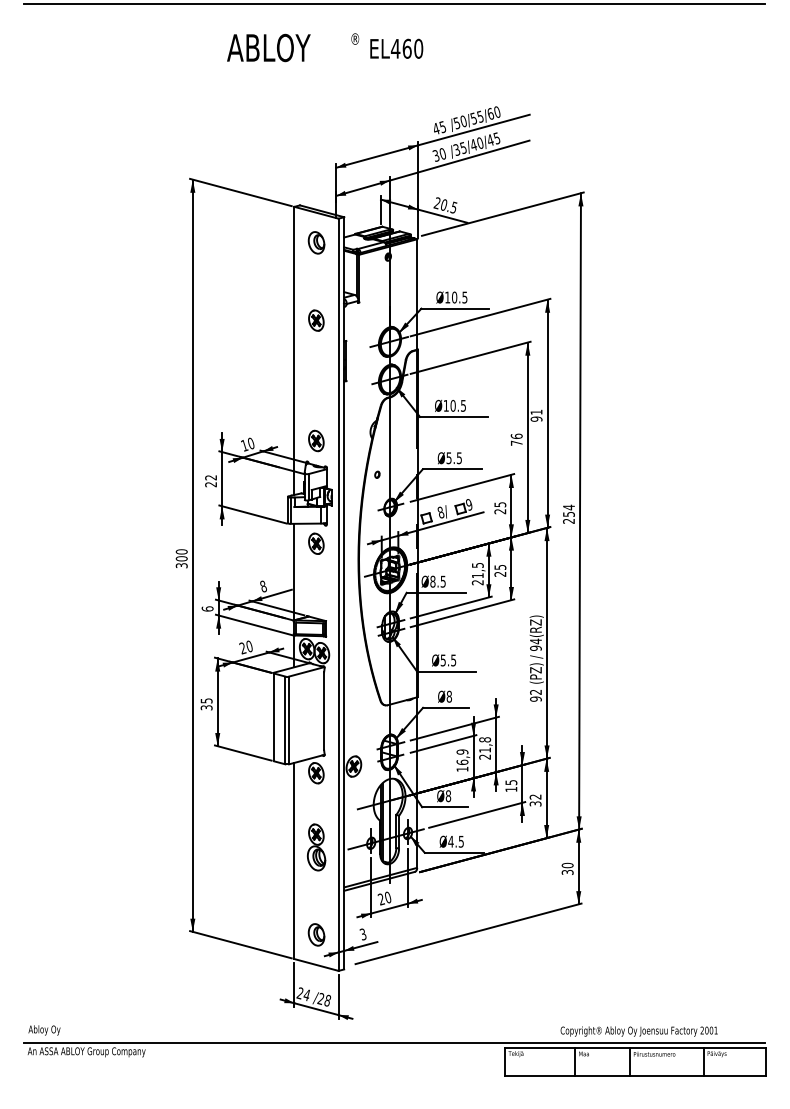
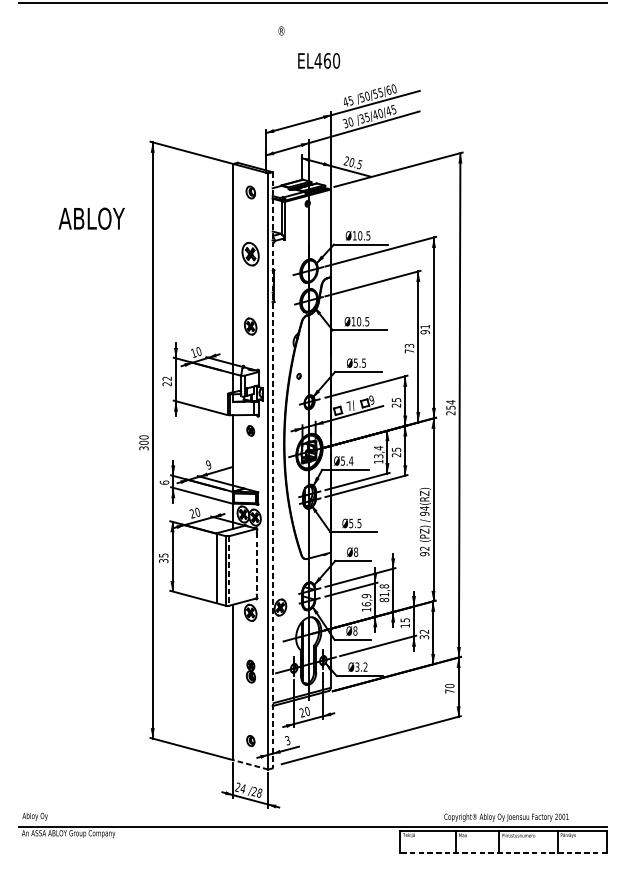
text: (268, 47) -> (91, 218), moved
text: (396, 48) -> (318, 60), moved
part: (316, 242) -> (250, 192), size x0.7
part: (316, 320) -> (250, 254), size x1.4
text: (516, 435) -> (409, 345), 76 -> 73
part: (316, 440) -> (250, 326), moved
text: (440, 512) -> (349, 406), 8/ -> 7/
part: (316, 543) -> (250, 430), size x0.6
text: (477, 573) -> (378, 454), 21,5 -> 13,4
text: (438, 581) -> (347, 460), Ø8.5 -> Ø5.4
text: (263, 586) -> (208, 464), 8 -> 9
line: (344, 593) -> (272, 470), solid -> dashed
line: (324, 711) -> (257, 563), solid -> dashed
line: (289, 720) -> (229, 571), solid -> dashed
text: (485, 756) -> (384, 599), 21,8 -> 81,8
text: (455, 841) -> (360, 666), Ø4.5 -> Ø3.2
part: (316, 847) -> (250, 671), size x0.6
text: (567, 872) -> (449, 691), 30 -> 70
part: (316, 934) -> (250, 740), size x0.6
line: (316, 965) -> (250, 765), solid -> dashed
line: (635, 1075) -> (503, 852), solid -> dashed

